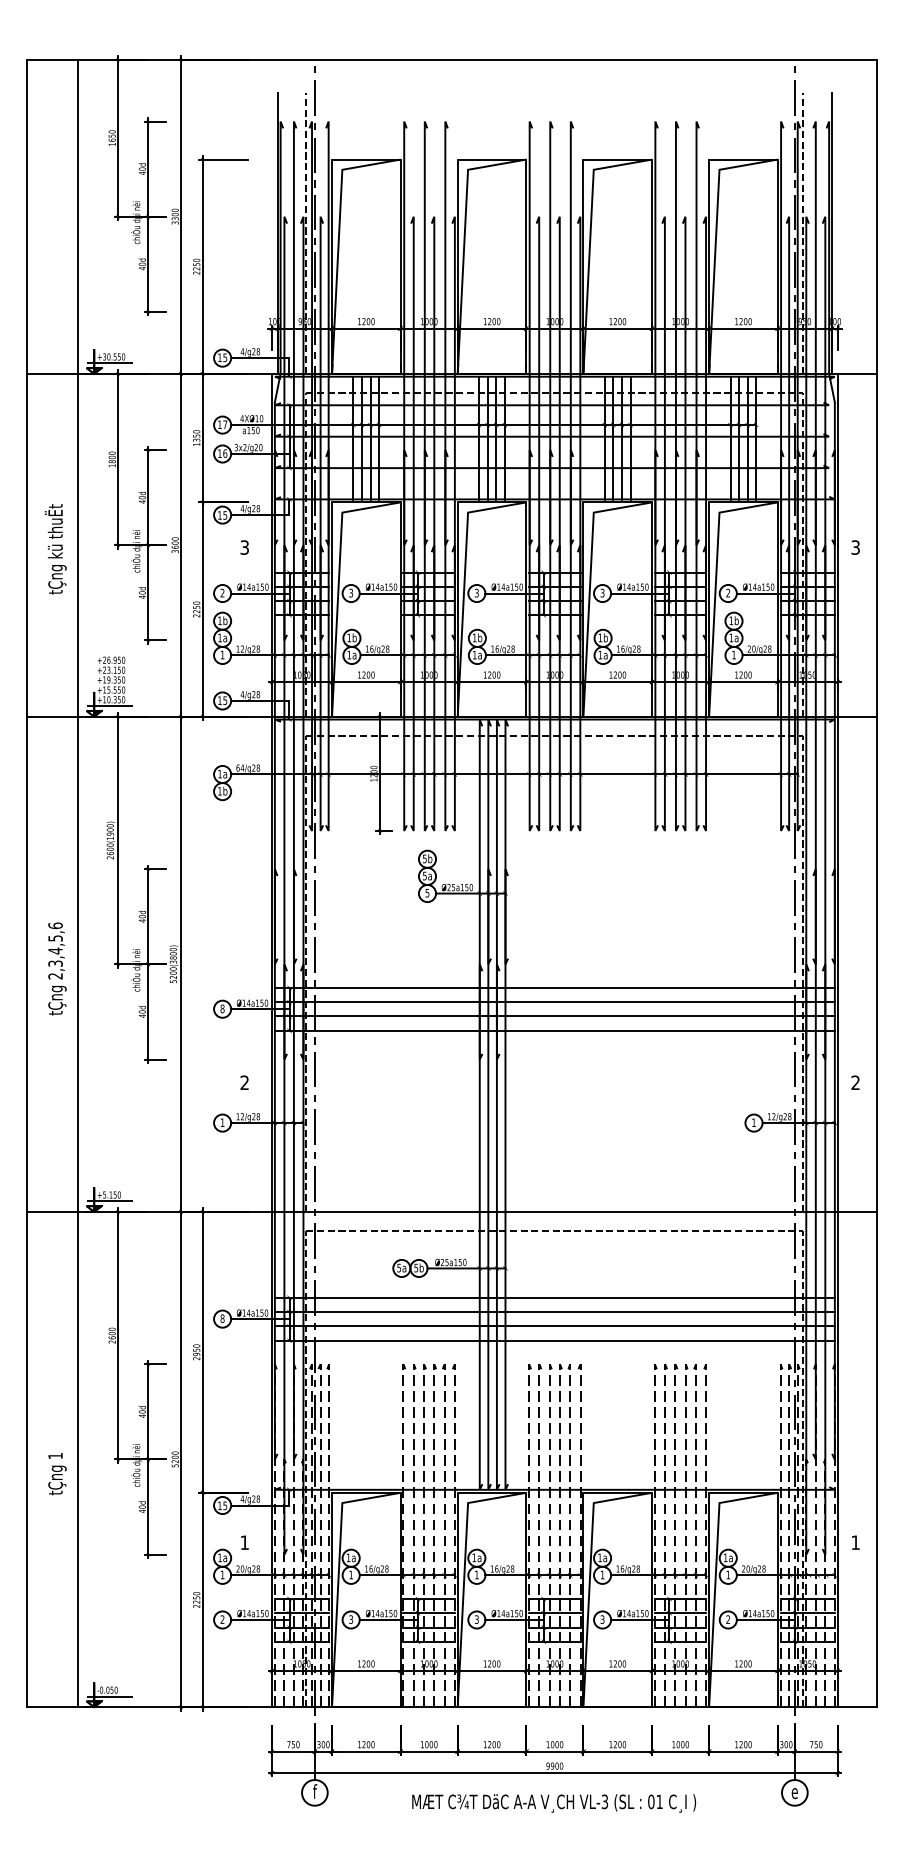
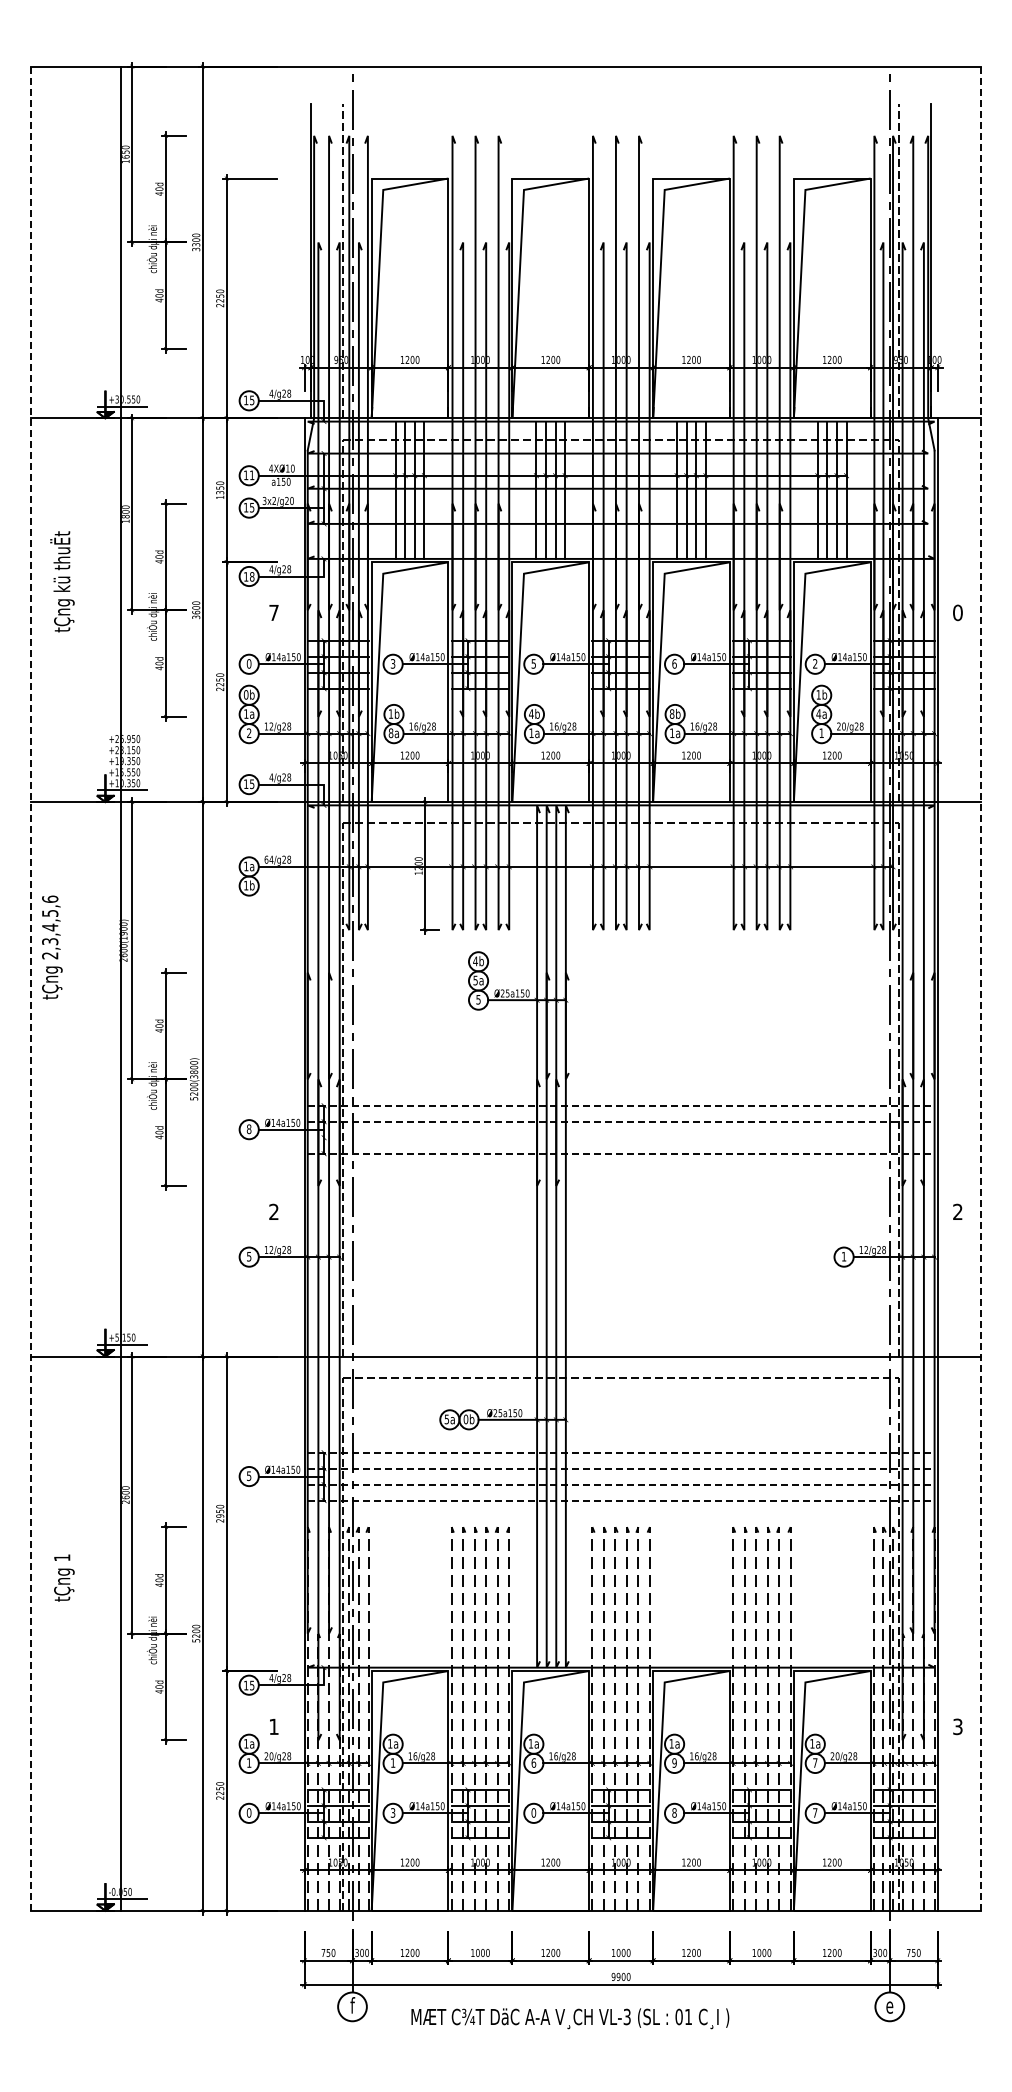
text: (225, 424) -> (252, 475), 17 -> 11
text: (224, 453) -> (251, 507), 16 -> 15
text: (225, 515) -> (252, 576), 15 -> 18
text: (244, 547) -> (273, 612), 3 -> 7
text: (855, 547) -> (957, 612), 3 -> 0
text: (55, 549) -> (62, 581), moved
text: (221, 592) -> (248, 663), 2 -> 0
text: (476, 592) -> (533, 663), 3 -> 5
text: (602, 592) -> (674, 663), 3 -> 6
text: (219, 620) -> (245, 694), 1b -> 0b
text: (474, 637) -> (531, 713), 1b -> 4b
text: (599, 637) -> (671, 713), 1b -> 8b
text: (731, 637) -> (818, 713), 1a -> 4a
text: (222, 654) -> (249, 732), 1 -> 2
text: (348, 655) -> (390, 733), 1a -> 8a
text: (424, 859) -> (475, 961), 5b -> 4b
line: (78, 883) -> (120, 988), moved
line: (27, 884) -> (30, 989), solid -> dashed
line: (876, 884) -> (981, 989), solid -> dashed
text: (57, 968) -> (52, 947), moved
line: (555, 987) -> (621, 1105), solid -> dashed
line: (555, 1001) -> (621, 1121), solid -> dashed
line: (554, 1016) -> (620, 1137), removed
line: (555, 1030) -> (621, 1153), solid -> dashed
text: (222, 1122) -> (249, 1256), 1 -> 5
text: (415, 1268) -> (465, 1419), 5b -> 0b
line: (555, 1297) -> (621, 1452), solid -> dashed
line: (555, 1311) -> (621, 1468), solid -> dashed
text: (221, 1319) -> (248, 1476), 8 -> 5
line: (555, 1326) -> (621, 1484), solid -> dashed
line: (555, 1340) -> (621, 1500), solid -> dashed
text: (57, 1473) -> (64, 1577), moved
text: (855, 1542) -> (957, 1726), 1 -> 3
text: (476, 1574) -> (533, 1762), 1 -> 6
text: (602, 1574) -> (674, 1762), 1 -> 9
text: (728, 1574) -> (815, 1762), 1 -> 7
text: (221, 1619) -> (248, 1812), 2 -> 0
text: (476, 1619) -> (533, 1812), 3 -> 0
text: (602, 1619) -> (674, 1812), 3 -> 8
text: (728, 1619) -> (815, 1812), 2 -> 7
text: (554, 1803) -> (570, 2018), moved

